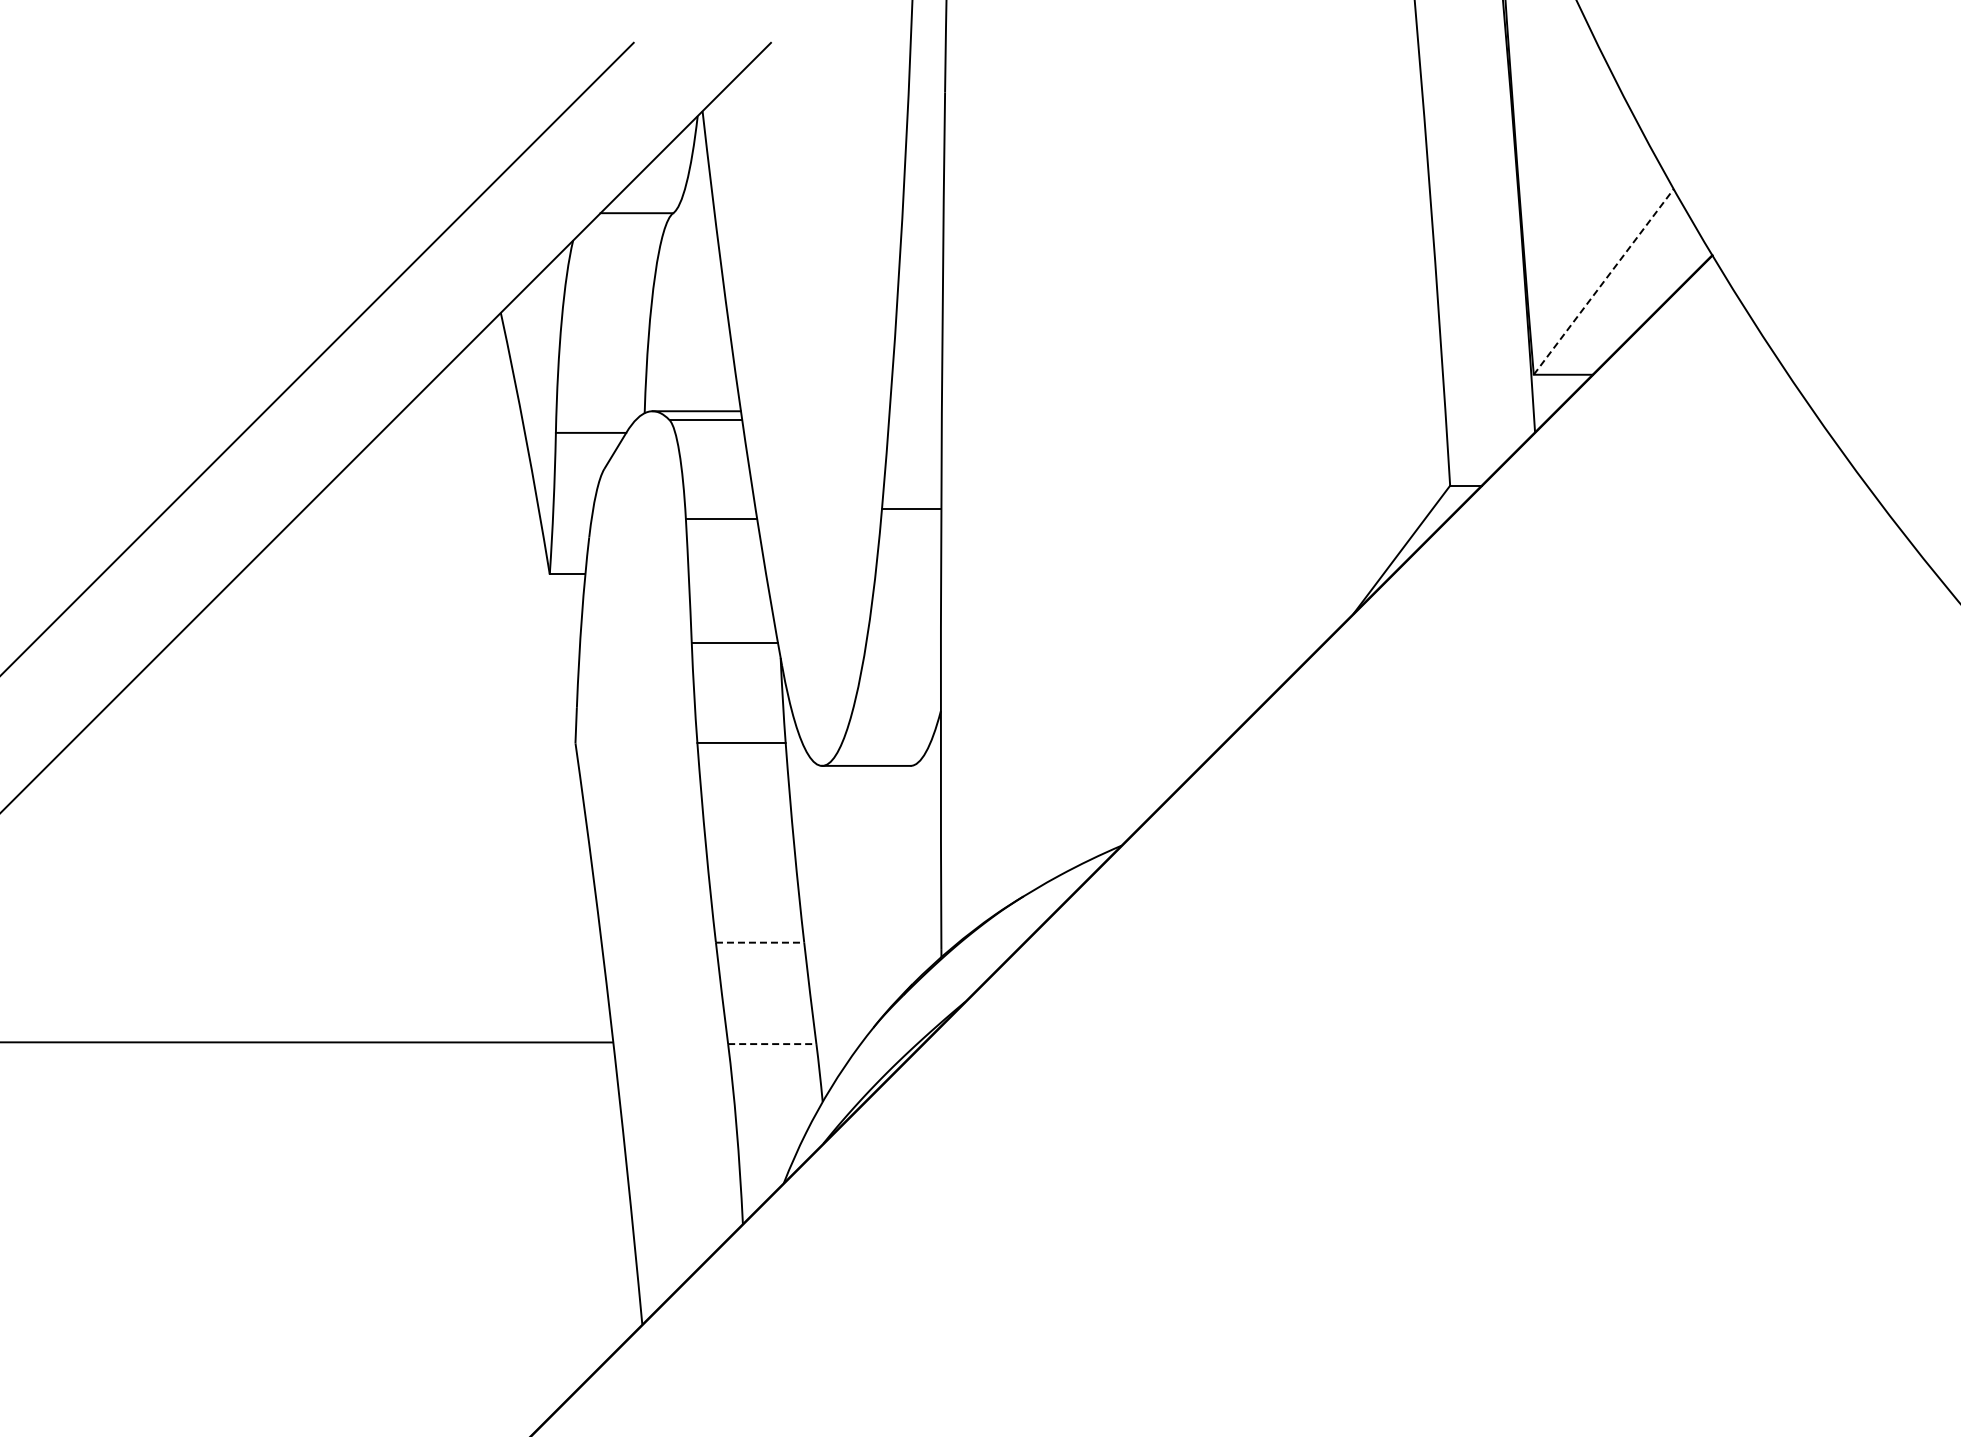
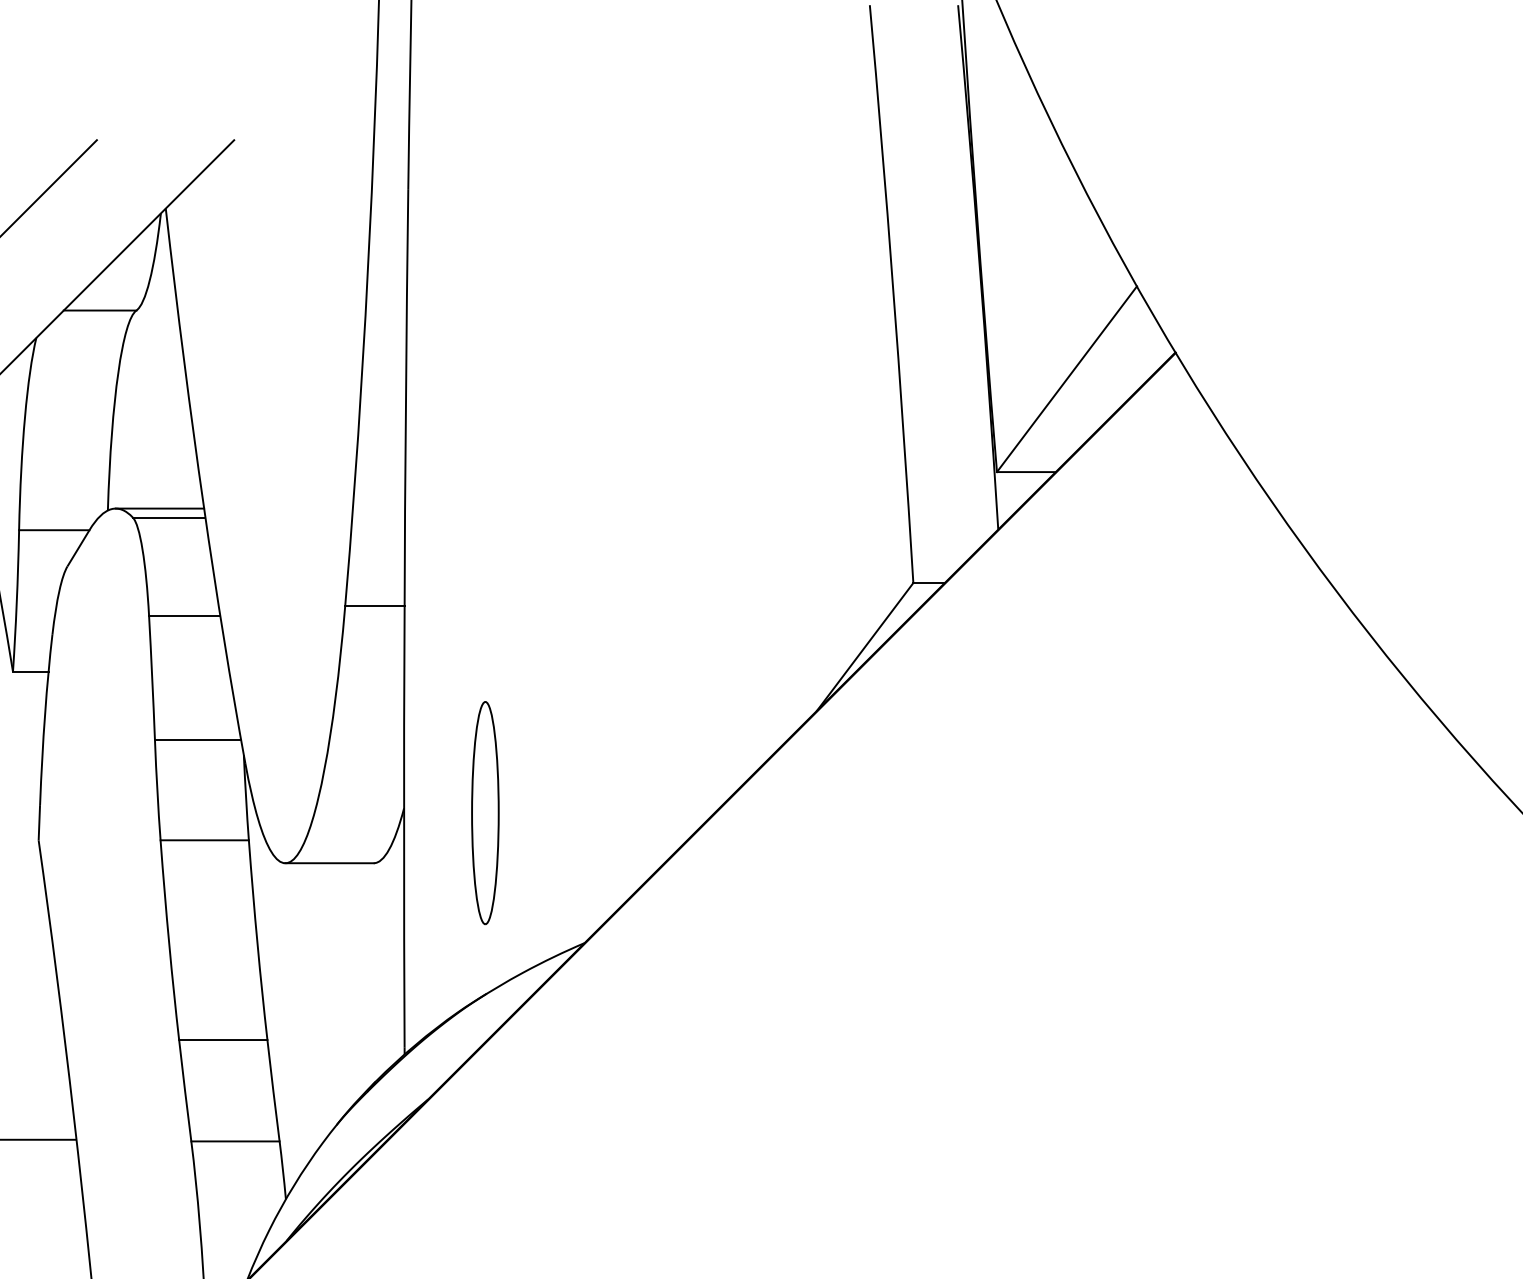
line: (1604, 281) -> (1067, 378), dashed -> solid
part: (1022, 715) -> (485, 812), added
line: (760, 942) -> (223, 1039), dashed -> solid
line: (772, 1044) -> (235, 1141), dashed -> solid

